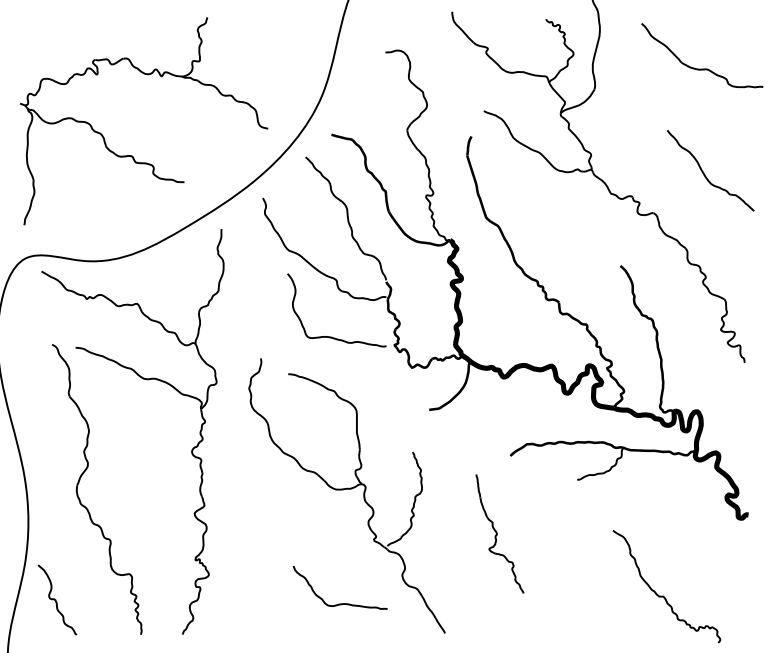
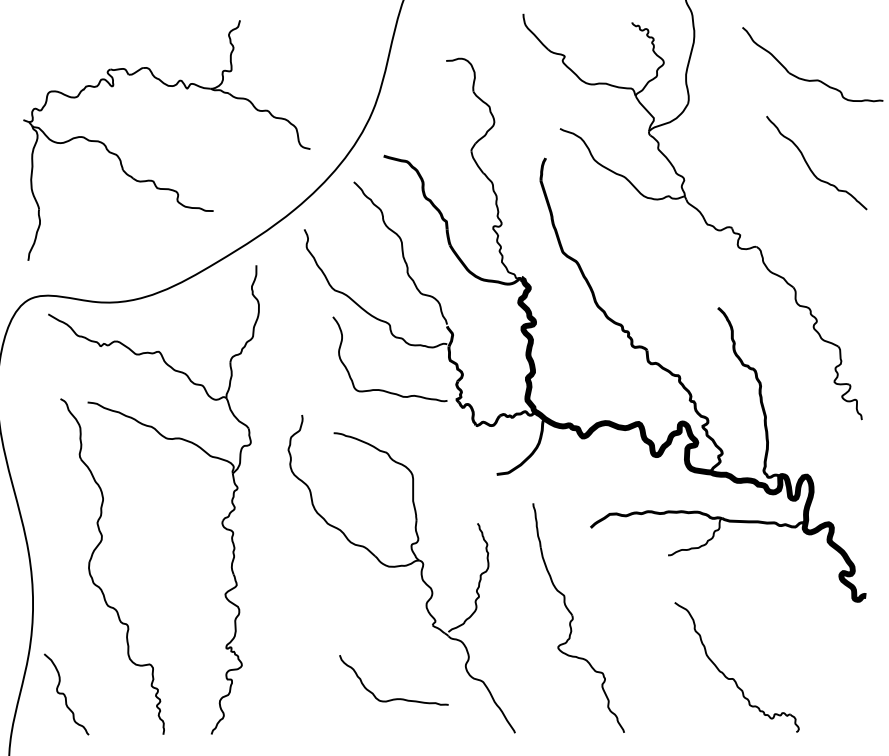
curve: (704, 172) -> (809, 165), moved
part: (499, 533) -> (578, 617), size x1.67
part: (663, 595) -> (733, 677), moved

